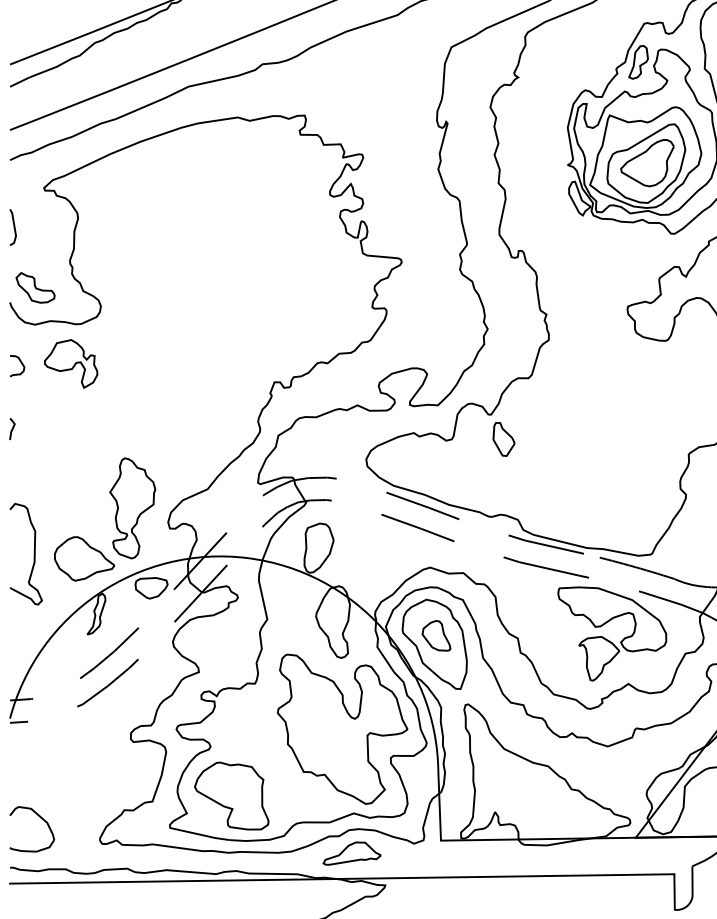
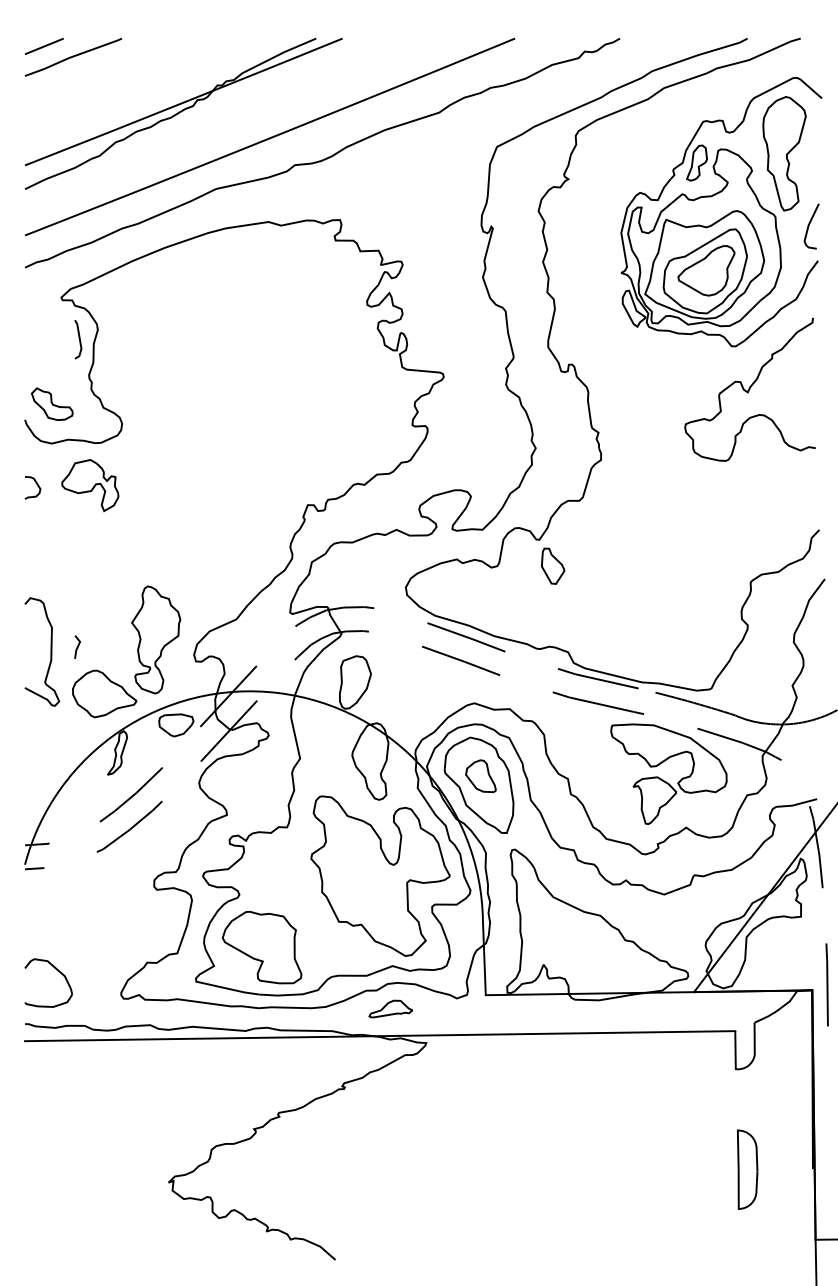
line: (13, 226) -> (78, 338), moved
line: (12, 428) -> (77, 646), moved
part: (33, 553) -> (50, 651), moved
part: (351, 853) -> (390, 1008), size x0.7

